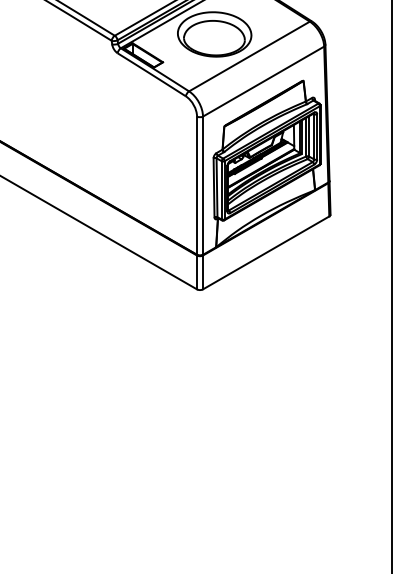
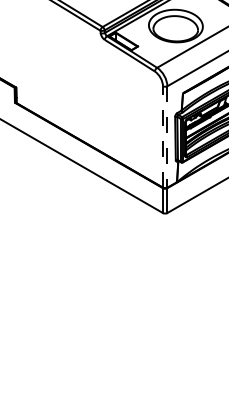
line: (197, 185) -> (163, 136), solid -> dashed
line: (203, 186) -> (167, 137), solid -> dashed

